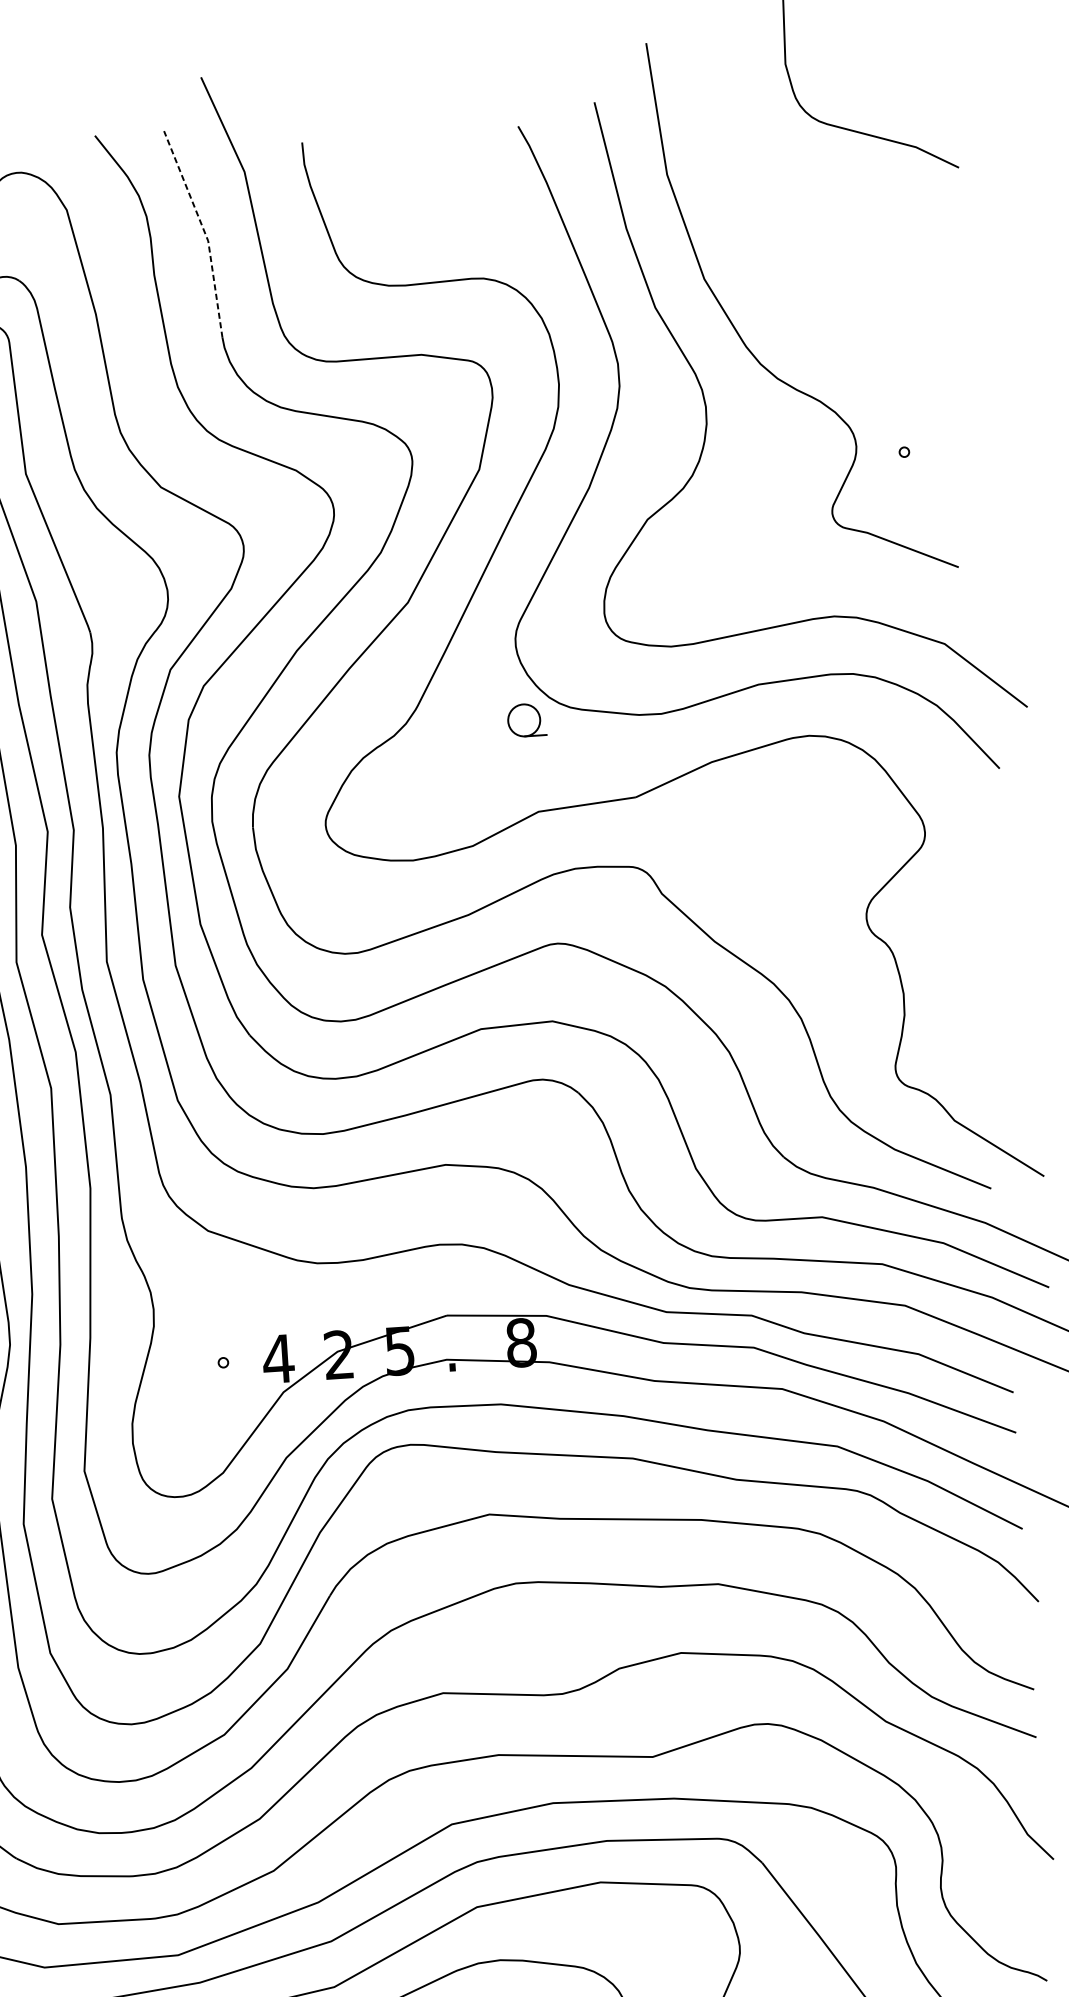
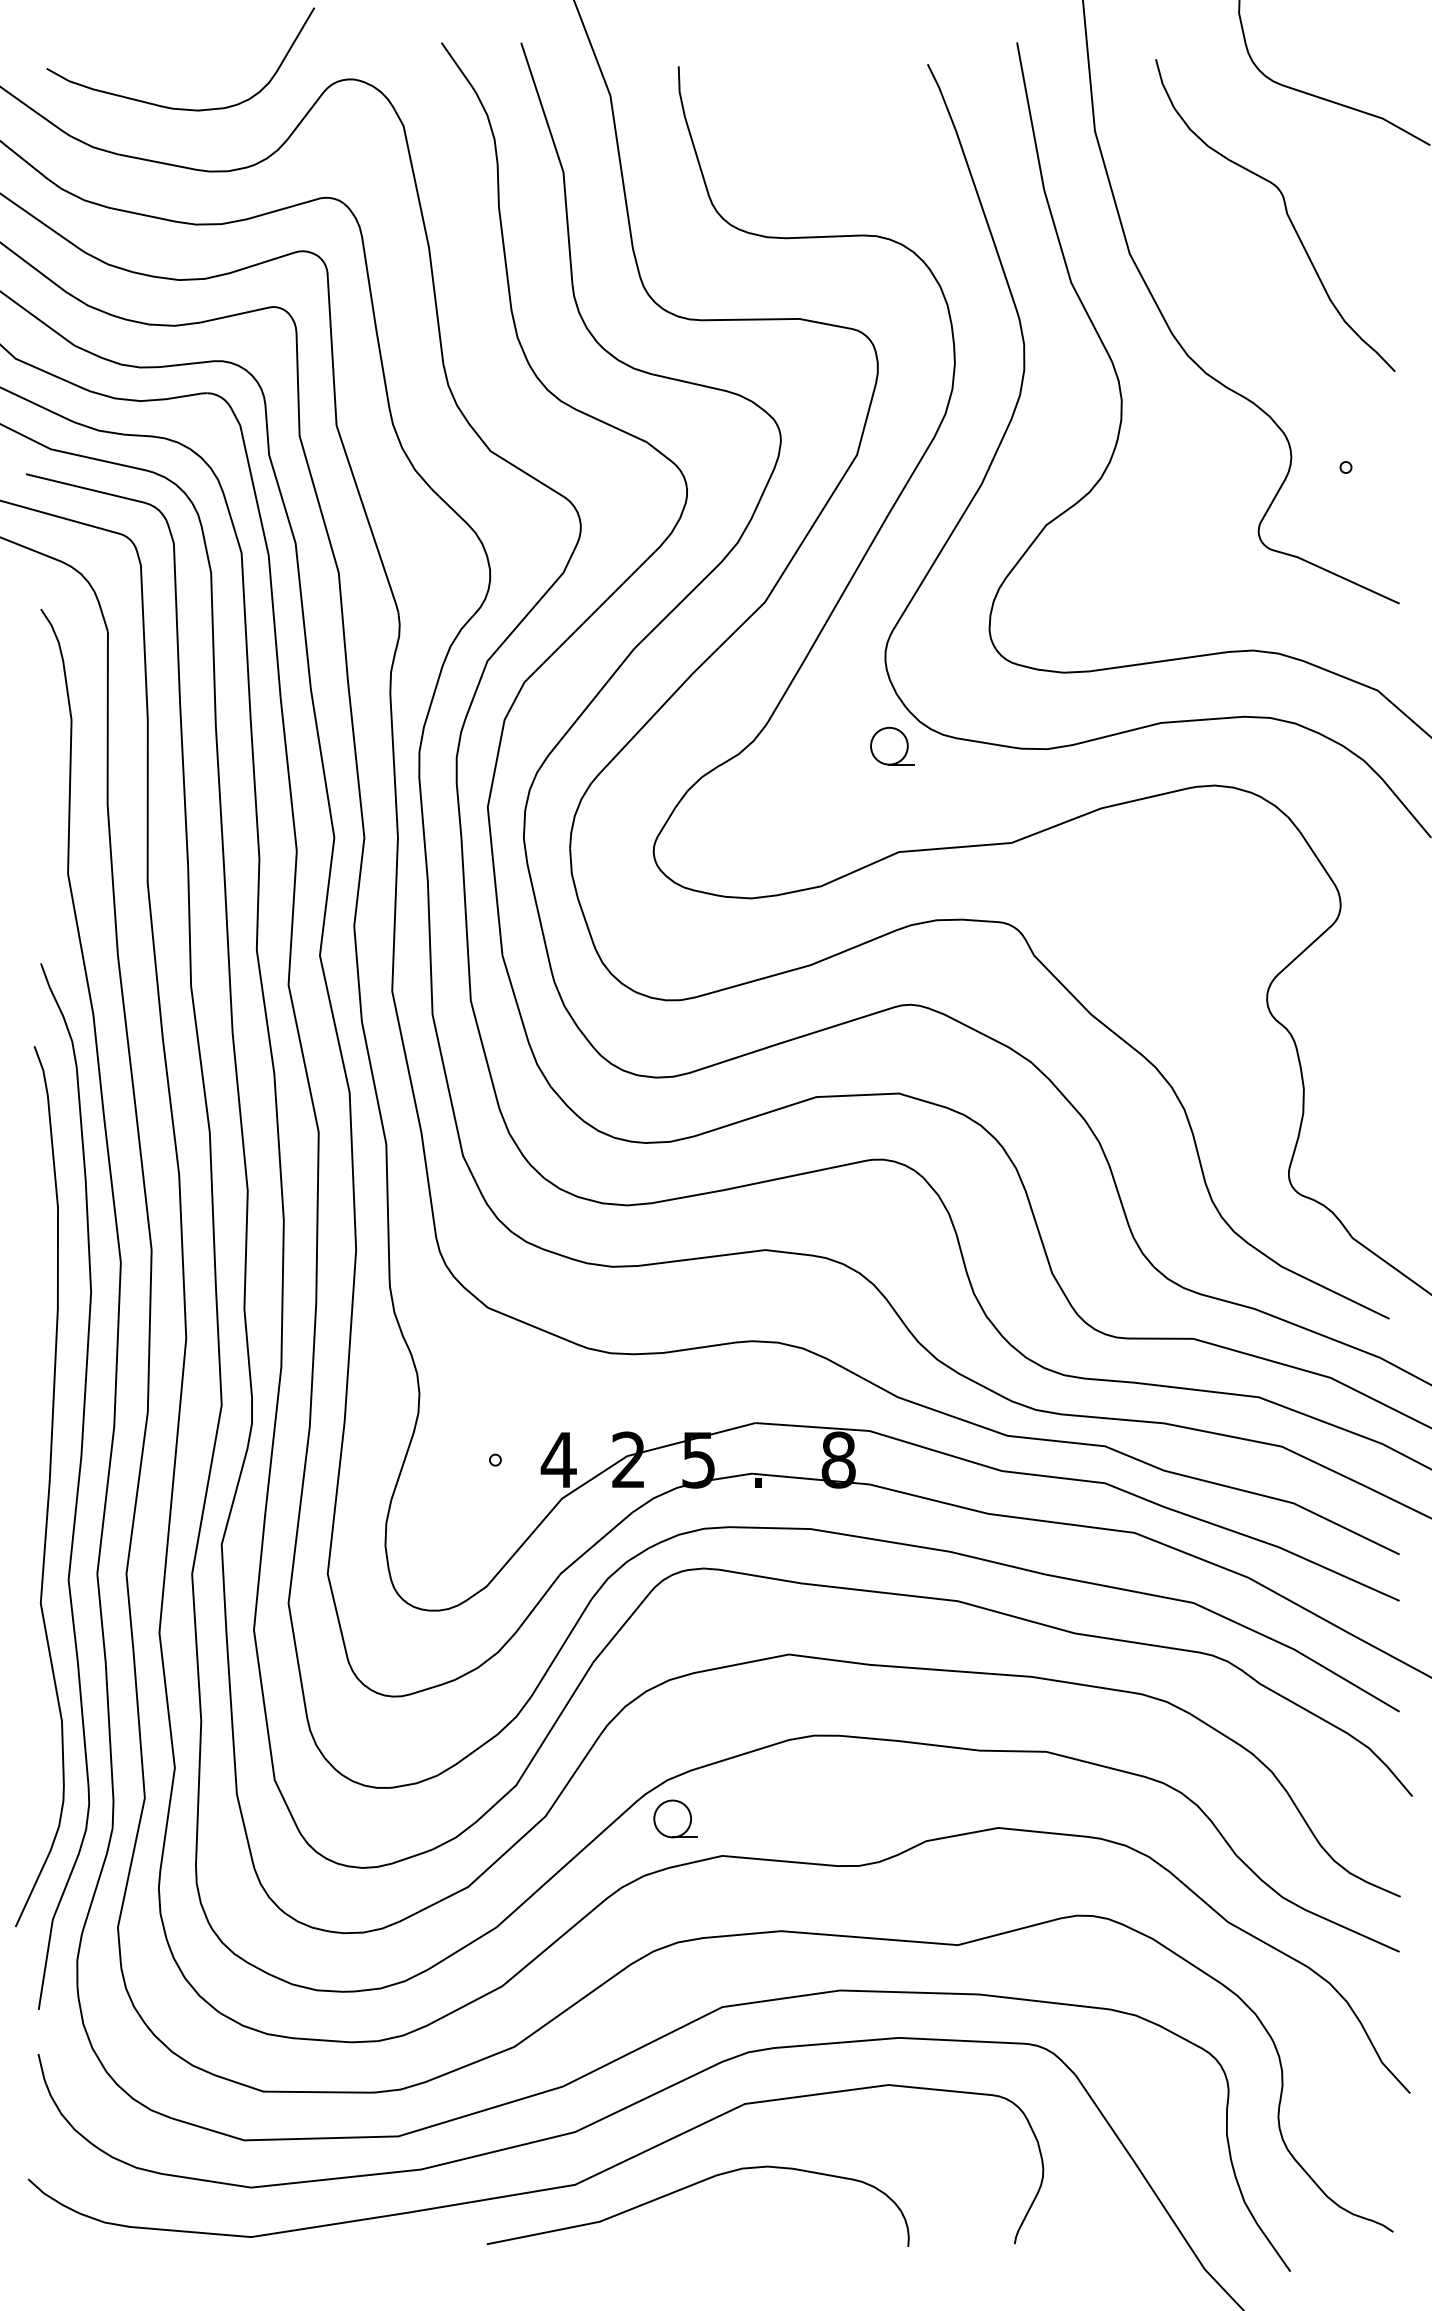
line: (204, 231) -> (559, 160), dashed -> solid
curve: (837, 233) -> (1285, 211), added
part: (400, 1663) -> (675, 1818), added

